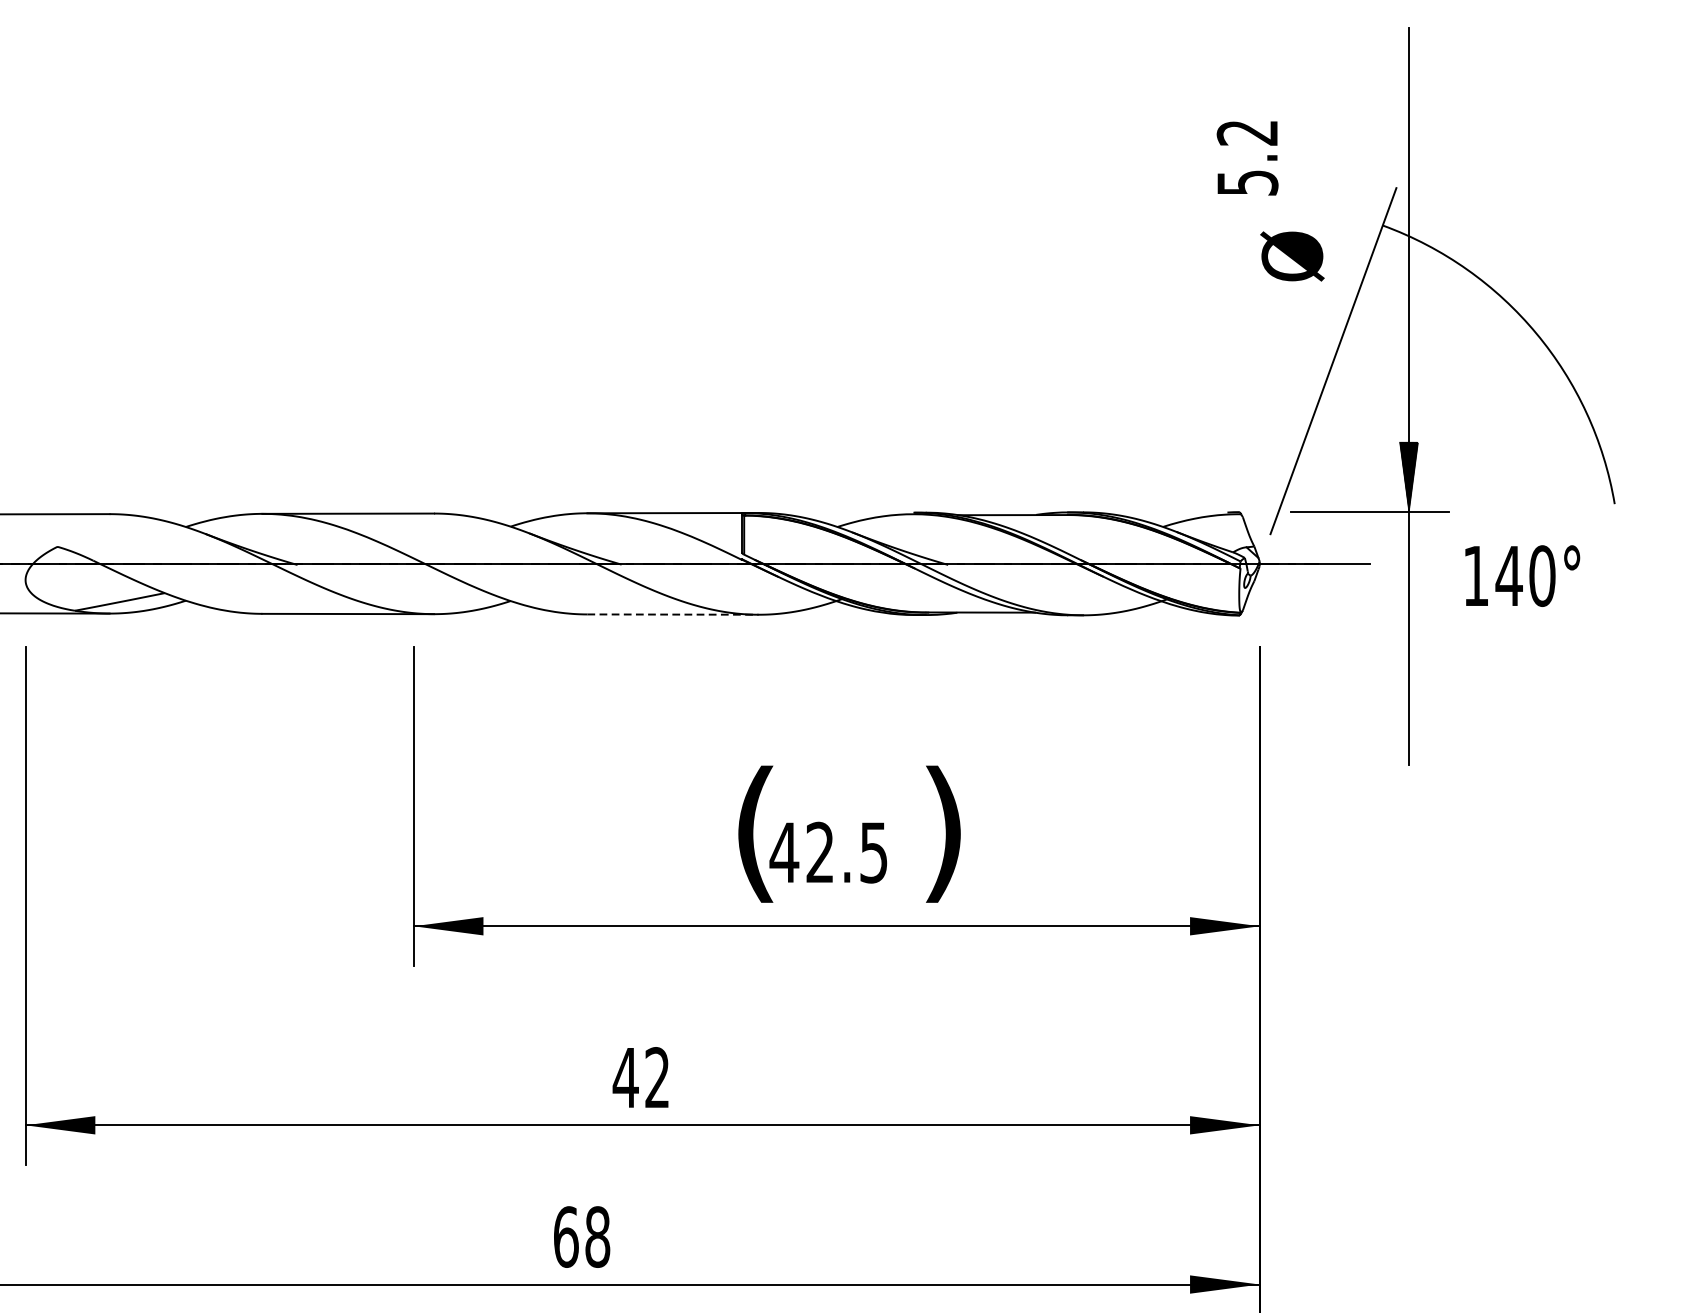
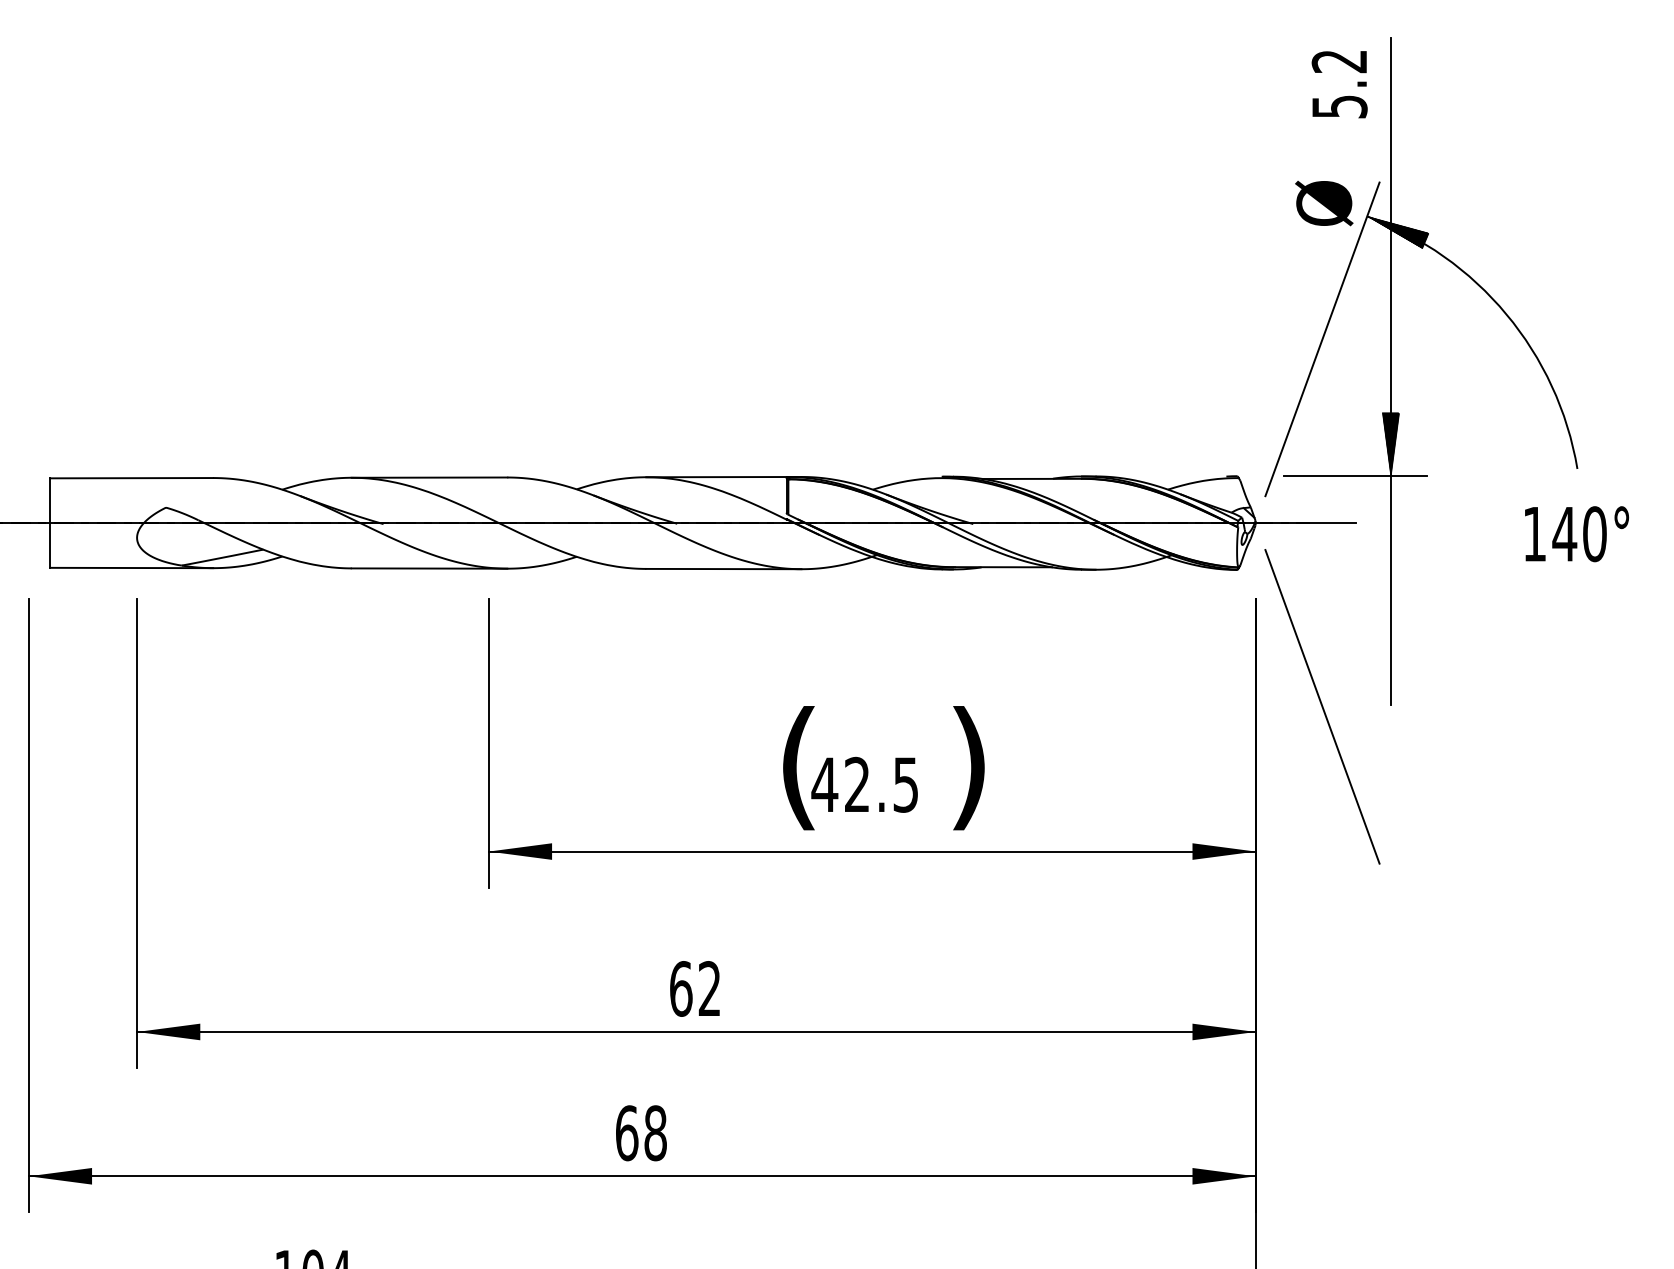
text: (1247, 158) -> (1339, 84), moved
hatch: (1416, 243) -> (1397, 232), added
text: (1292, 256) -> (1324, 203), moved
text: (1522, 576) -> (1576, 534), moved
line: (672, 615) -> (723, 569), dashed -> solid
line: (1333, 766) -> (1322, 706), added
text: (625, 1077) -> (680, 988), 42 -> 62

